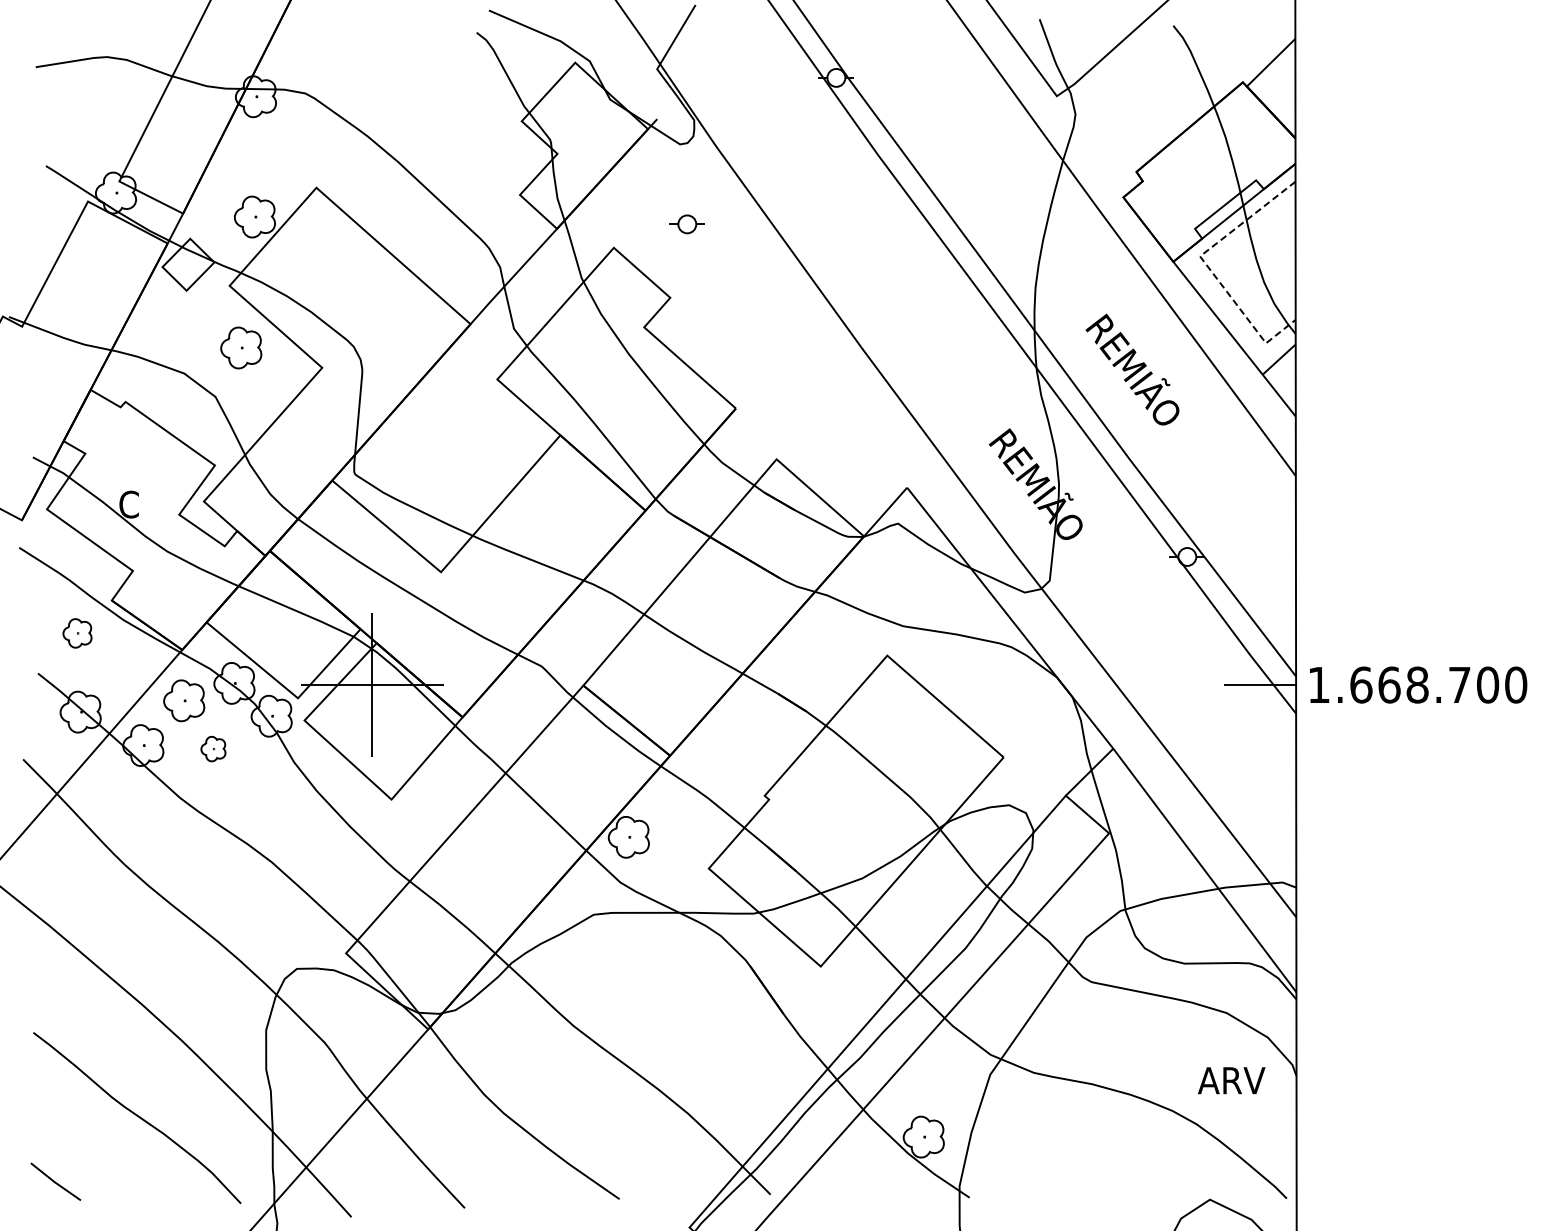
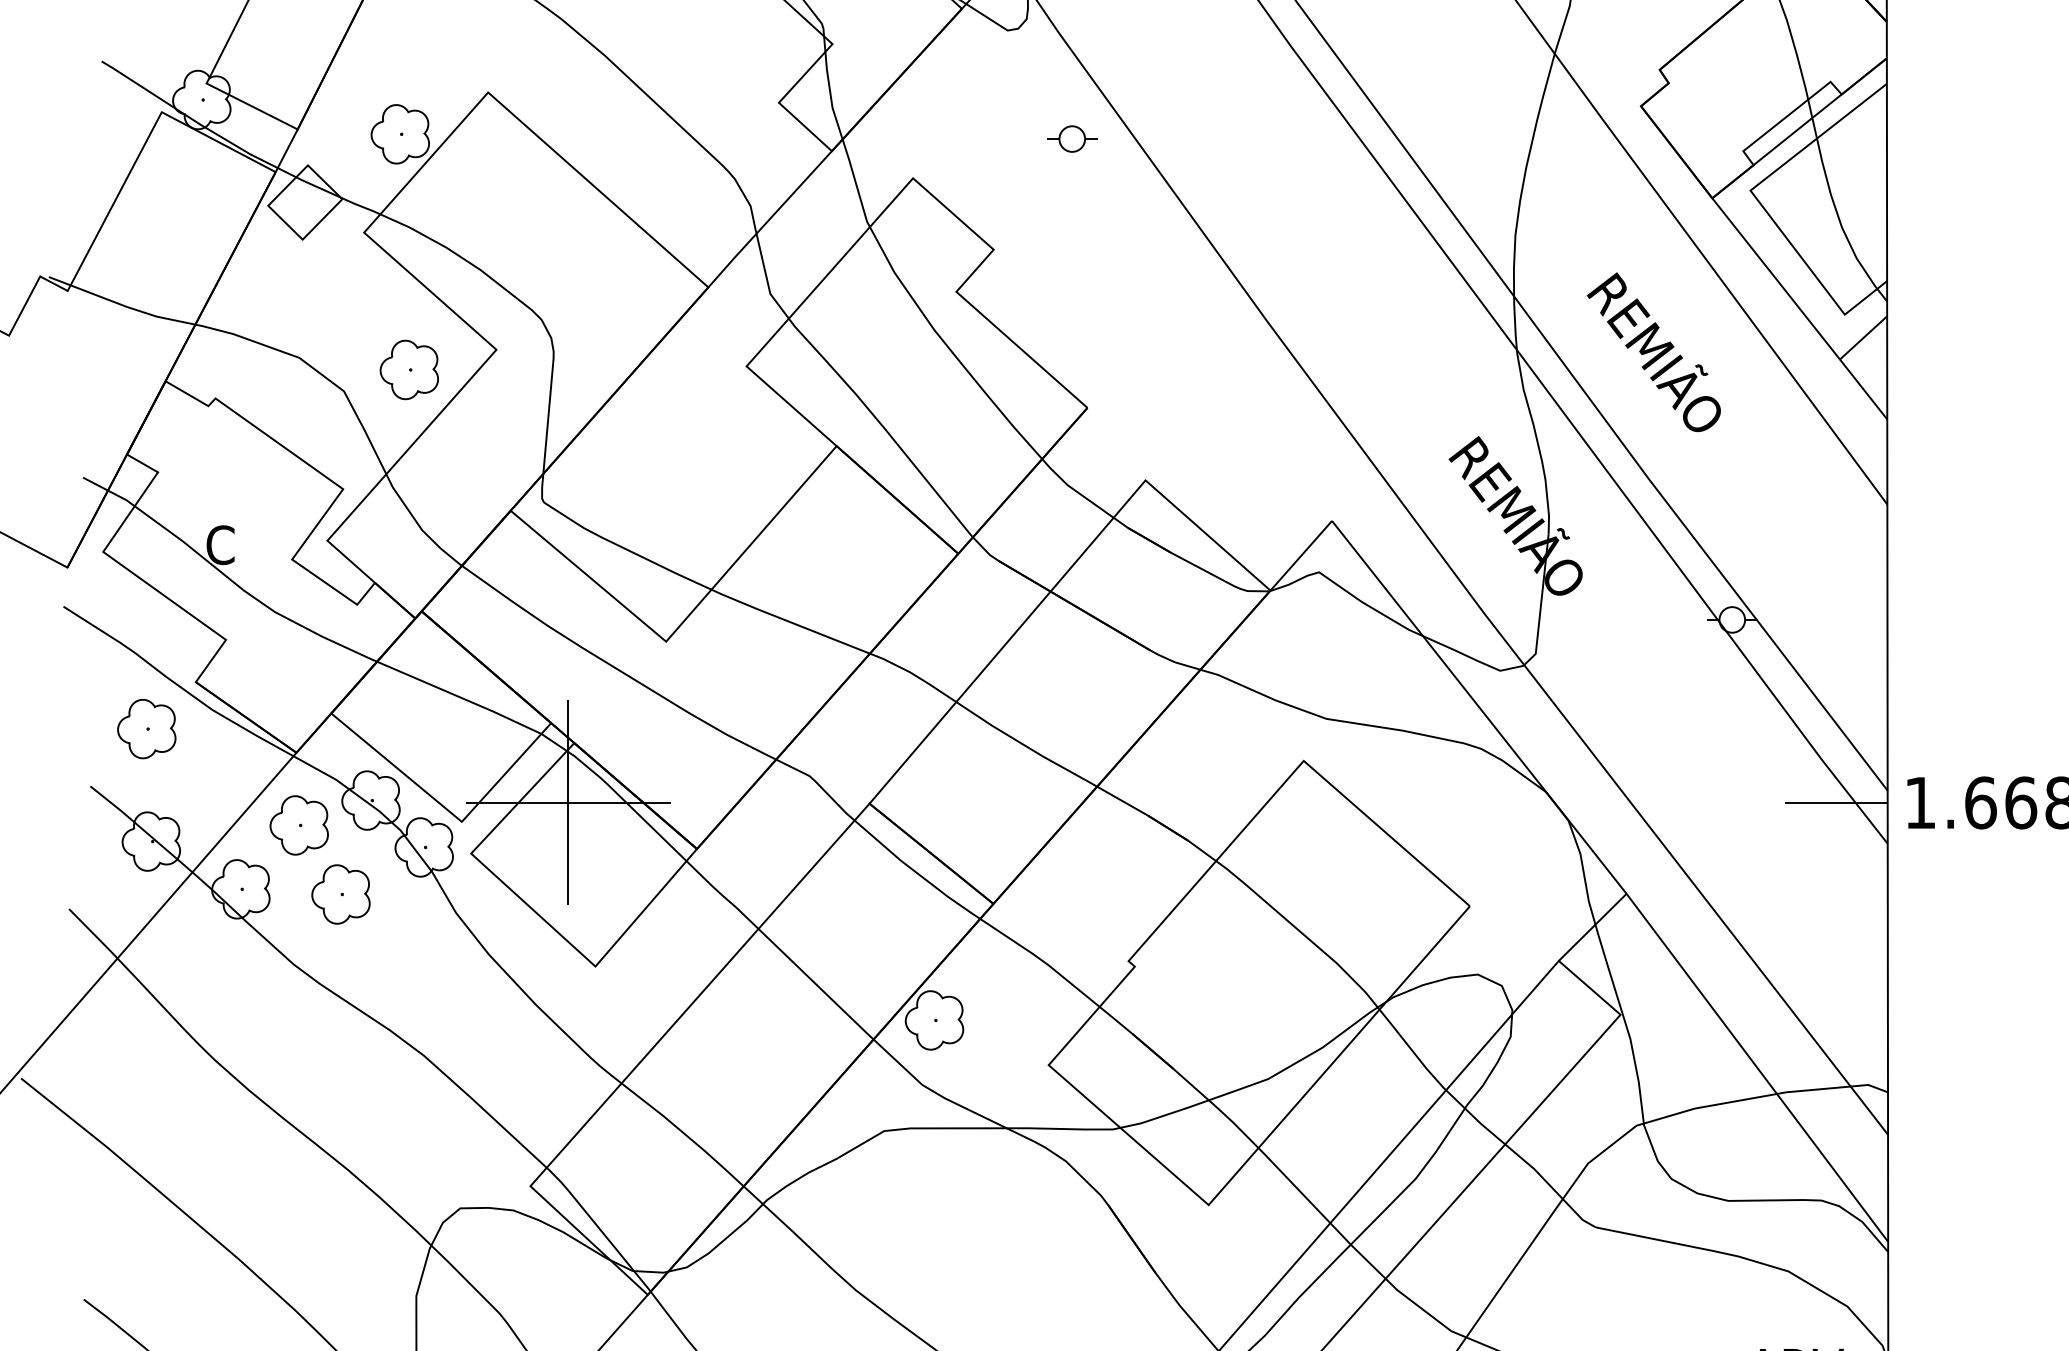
part: (686, 224) -> (1071, 139), moved
line: (1207, 266) -> (1761, 204), dashed -> solid
part: (241, 347) -> (409, 369), moved
part: (77, 633) -> (146, 729), size x1.43
part: (213, 748) -> (341, 893), size x1.67

